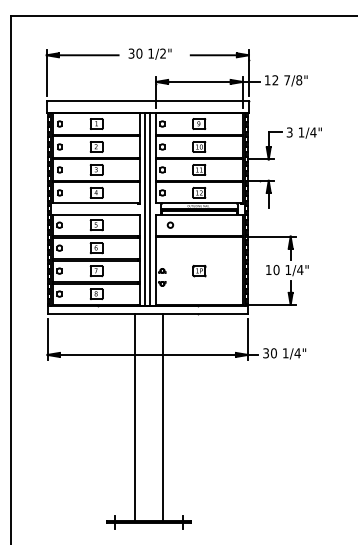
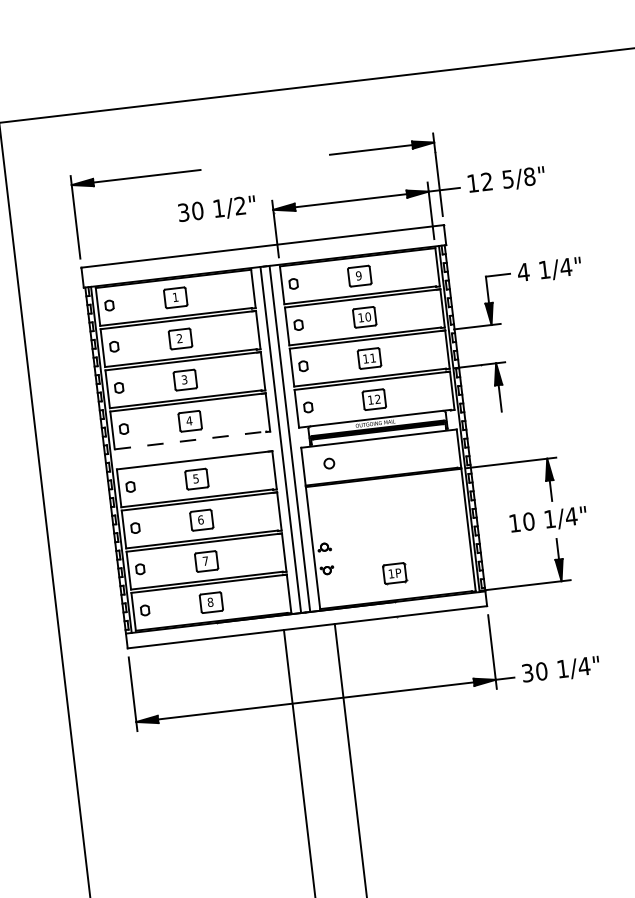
text: (149, 53) -> (215, 208), moved
text: (287, 80) -> (508, 179), 7/8" -> 5/8"
text: (289, 132) -> (523, 272), 3 -> 4
line: (96, 203) -> (192, 440), solid -> dashed
part: (199, 271) -> (395, 574), moved

